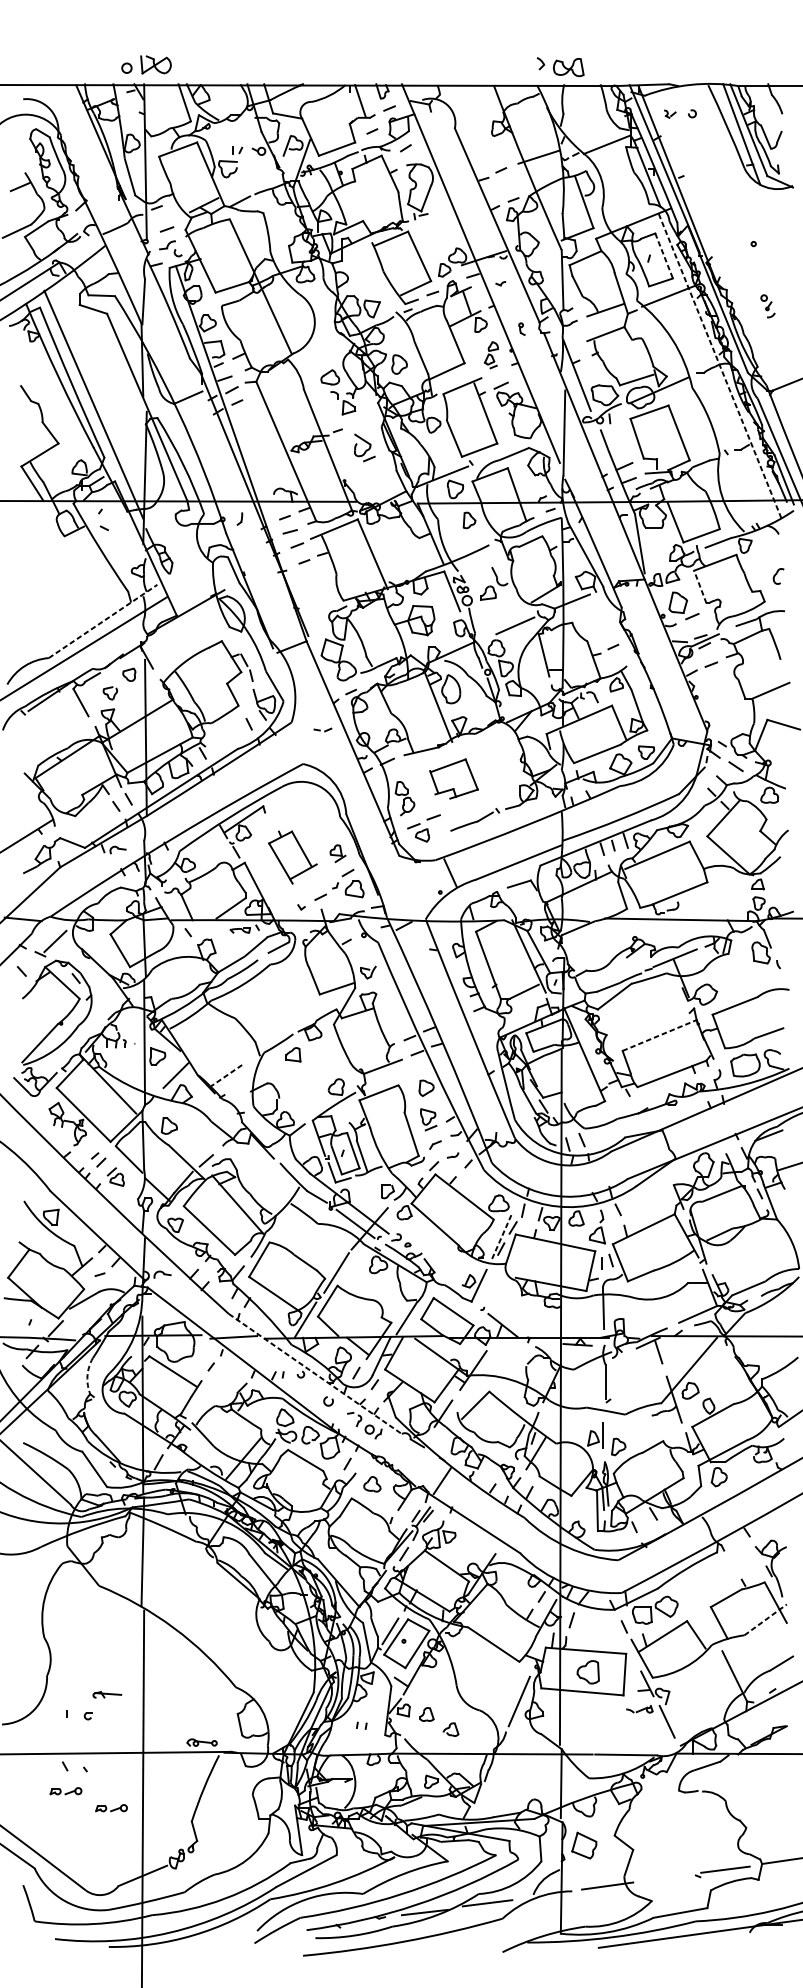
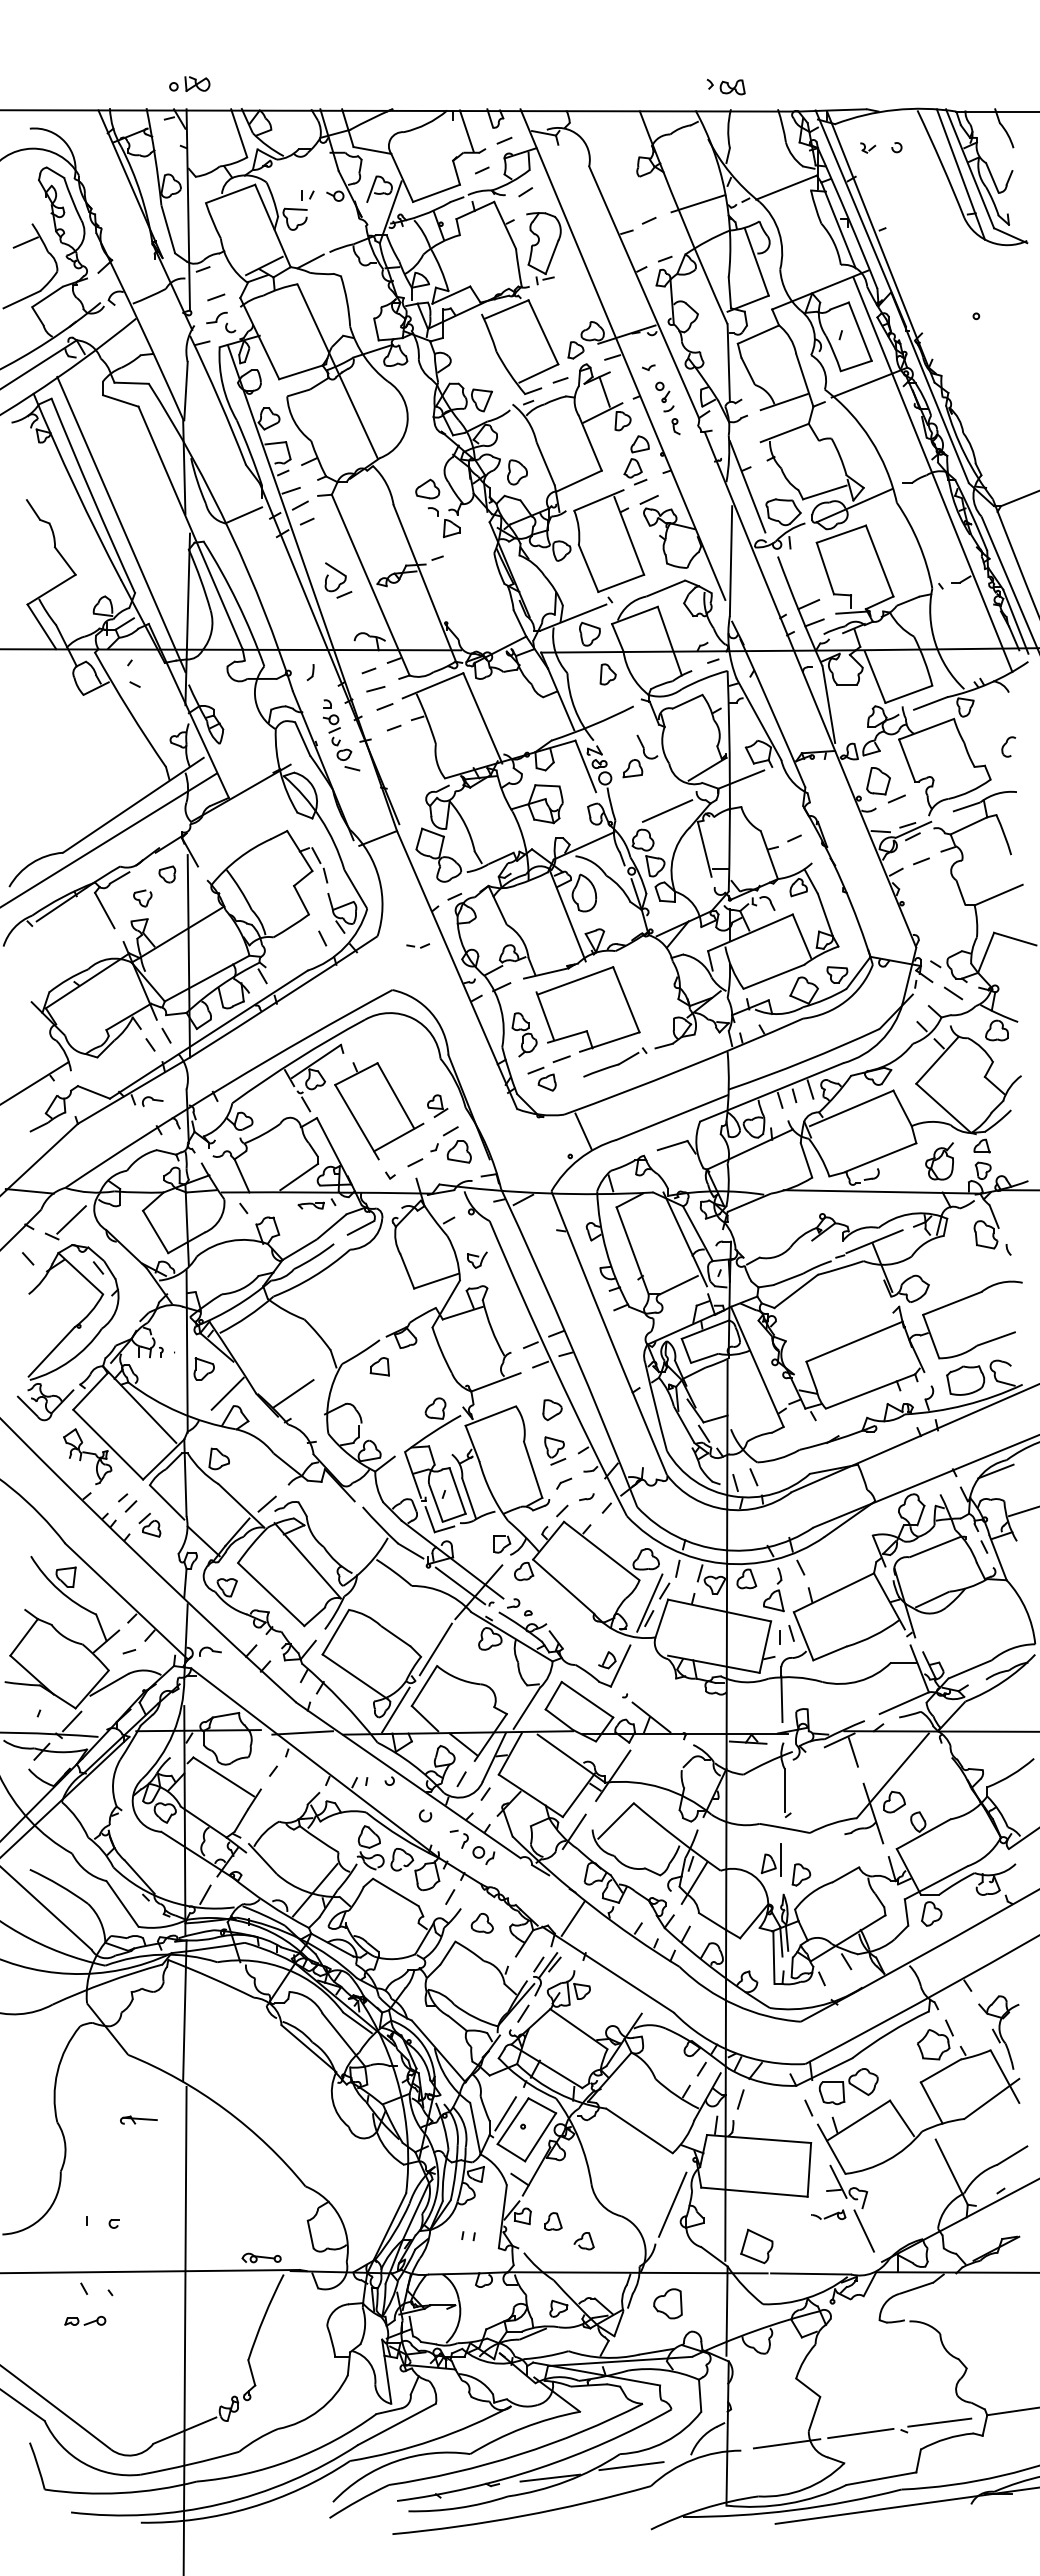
part: (146, 64) -> (189, 83), size x0.62
part: (560, 66) -> (725, 86), size x0.62
line: (664, 256) -> (860, 332), dashed -> solid
part: (767, 305) -> (664, 396), moved
part: (491, 355) -> (636, 460), size x1.43
line: (719, 366) -> (932, 474), dashed -> solid
part: (364, 447) -> (338, 580), moved
part: (263, 567) -> (341, 735), added
line: (700, 586) -> (907, 760), dashed -> solid
line: (103, 621) -> (133, 805), dashed -> solid
part: (453, 779) -> (587, 1009), size x1.67
part: (293, 857) -> (379, 1111), size x1.43
part: (725, 896) -> (939, 1161), added
line: (660, 1035) -> (855, 1341), dashed -> solid
line: (226, 1076) -> (293, 1394), dashed -> solid
line: (501, 1237) -> (649, 1603), dashed -> solid
line: (315, 1374) -> (408, 1780), dashed -> solid
arc: (87, 1375) -> (113, 1782), dashed -> solid
part: (722, 1574) -> (935, 2039), added
line: (765, 1619) -> (991, 2098), dashed -> solid
part: (587, 1672) -> (667, 2303), moved
part: (107, 1694) -> (138, 2119), moved
part: (111, 1807) -> (144, 2342), removed
part: (584, 1845) -> (756, 2246), moved
line: (664, 1878) -> (860, 2433), added

